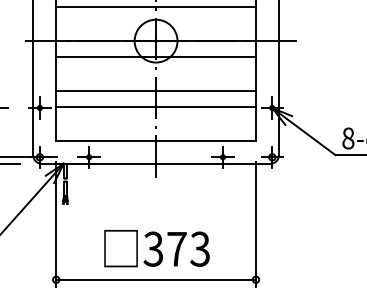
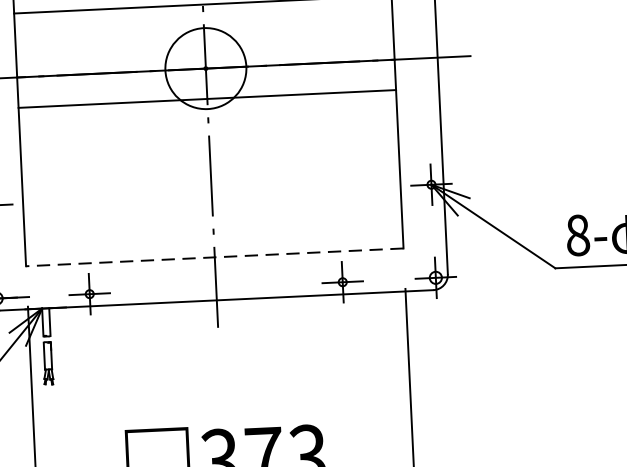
line: (155, 91) -> (209, 163), removed
line: (155, 107) -> (210, 194), removed
line: (156, 141) -> (215, 258), solid -> dashed

